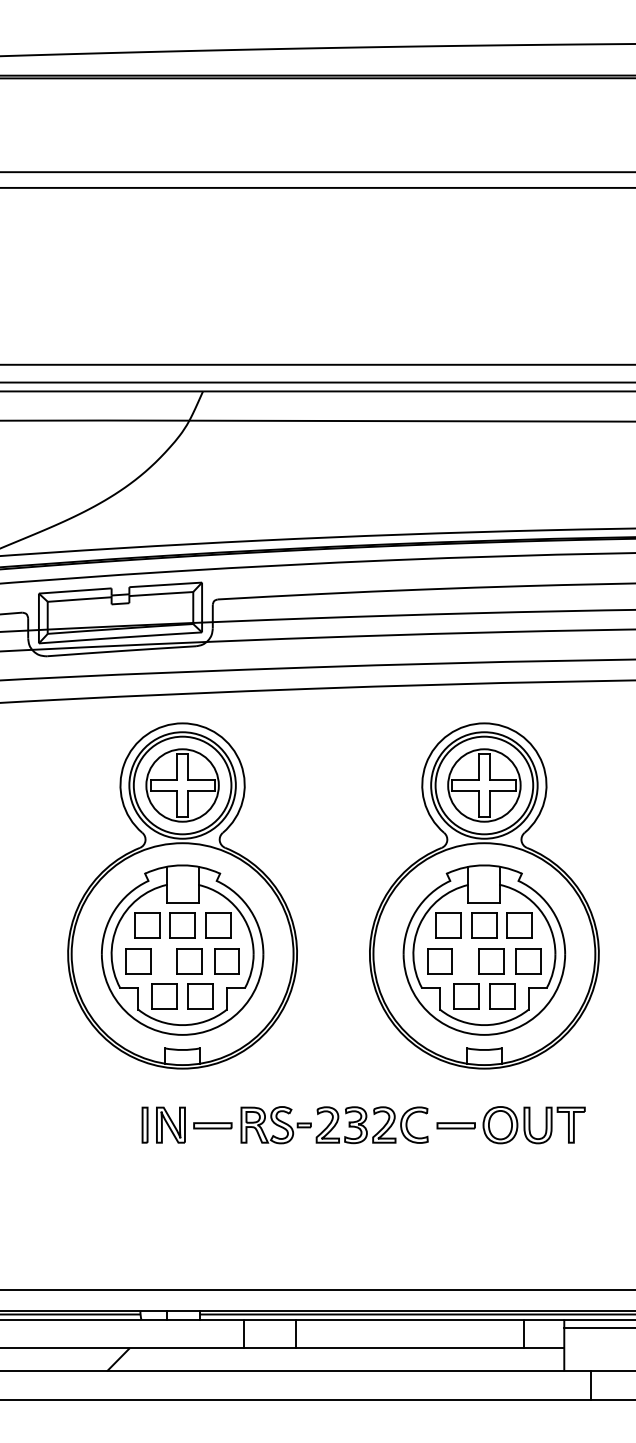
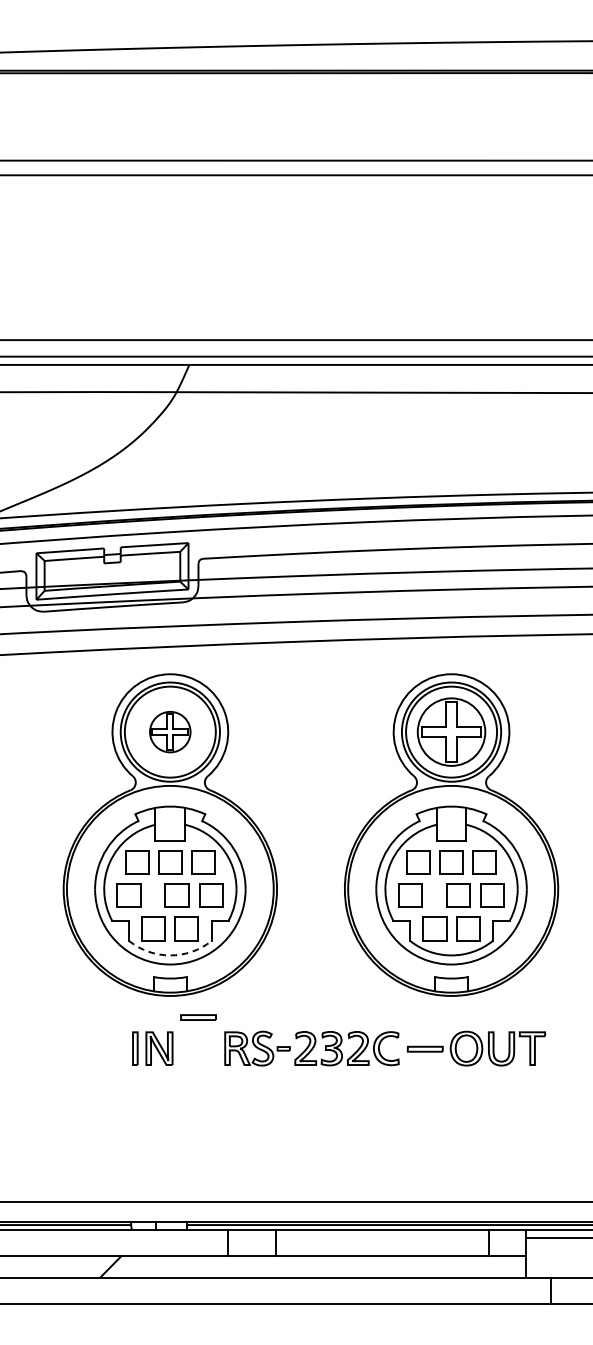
part: (182, 785) -> (170, 732), size x0.6
arc: (182, 1025) -> (170, 955), solid -> dashed
part: (212, 1125) -> (198, 1017), moved

